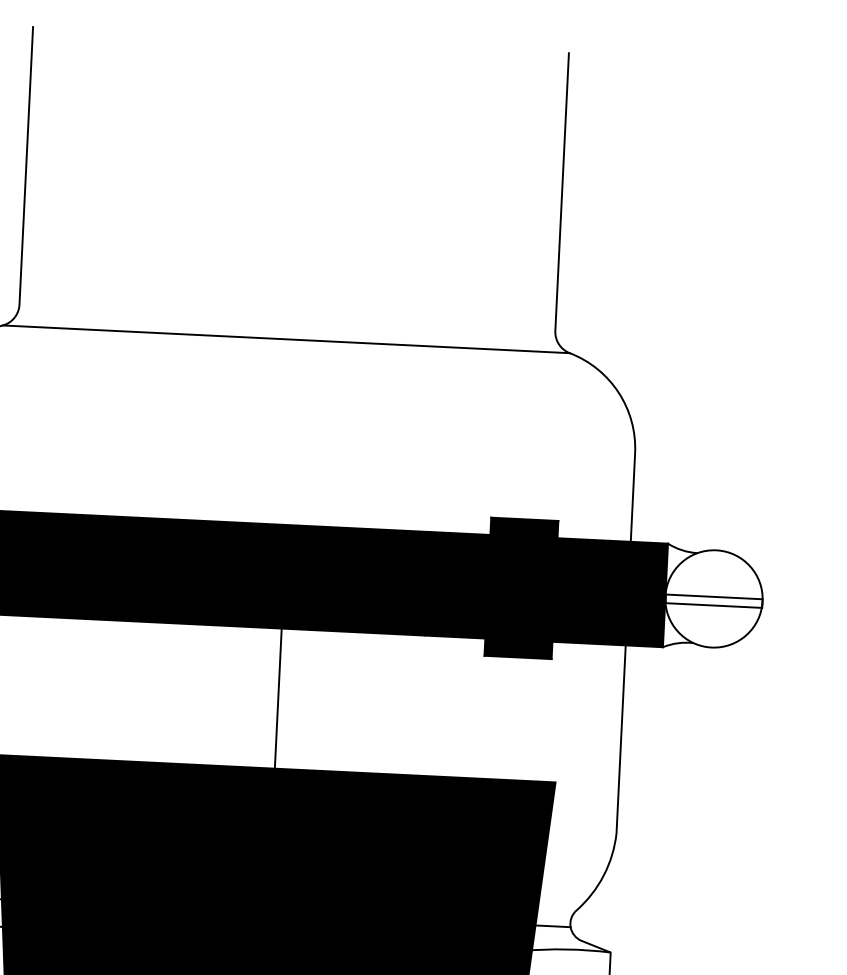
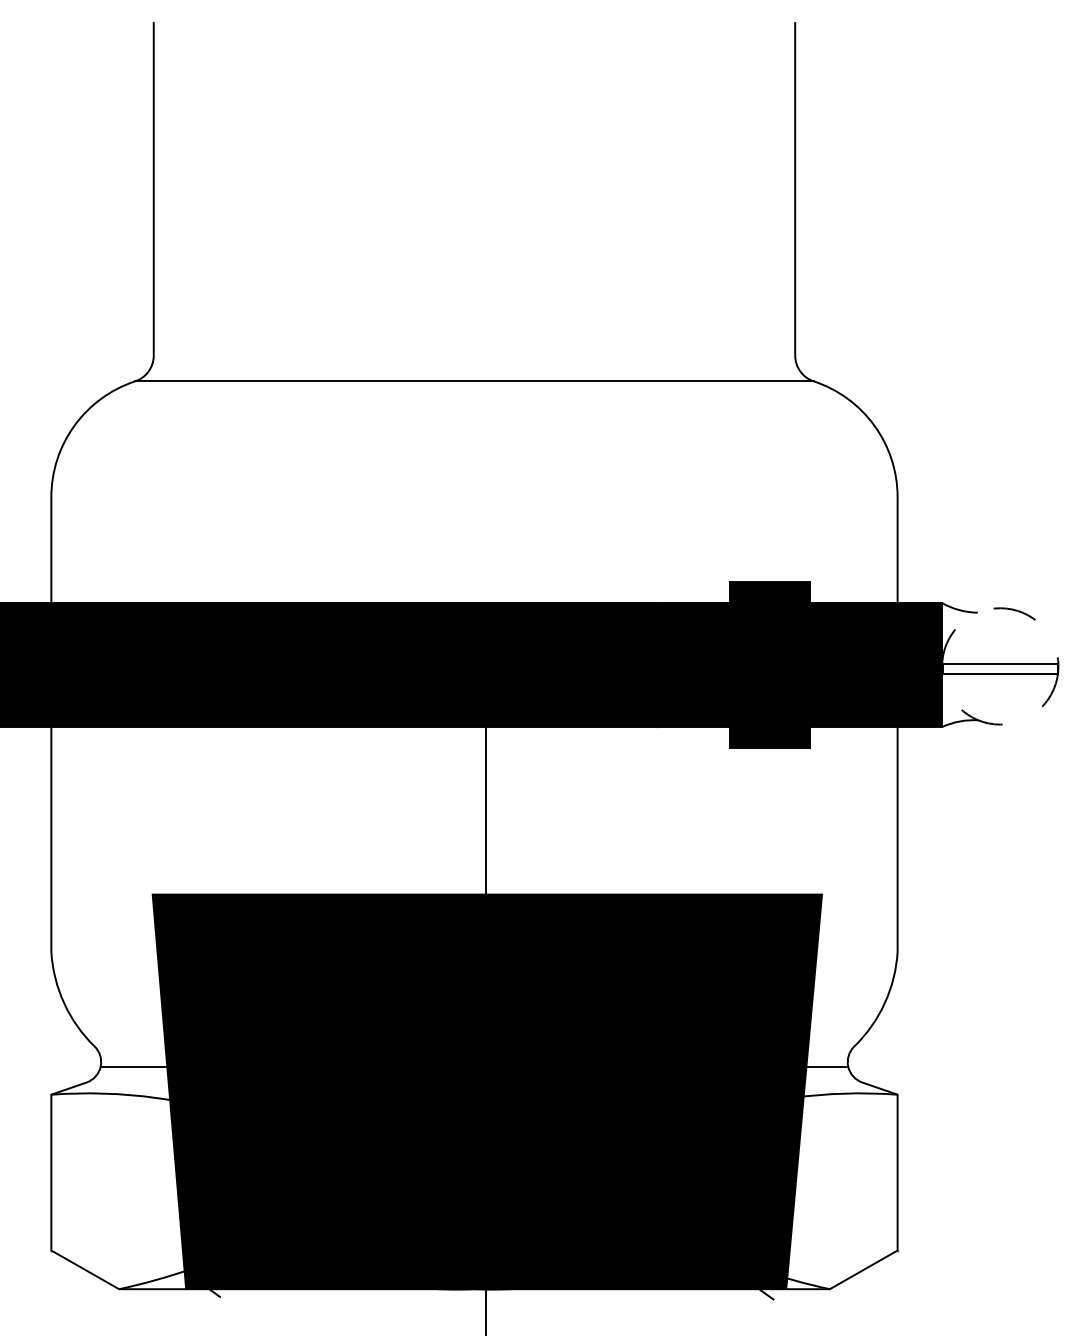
circle: (714, 599) -> (1000, 666), solid -> dashed

